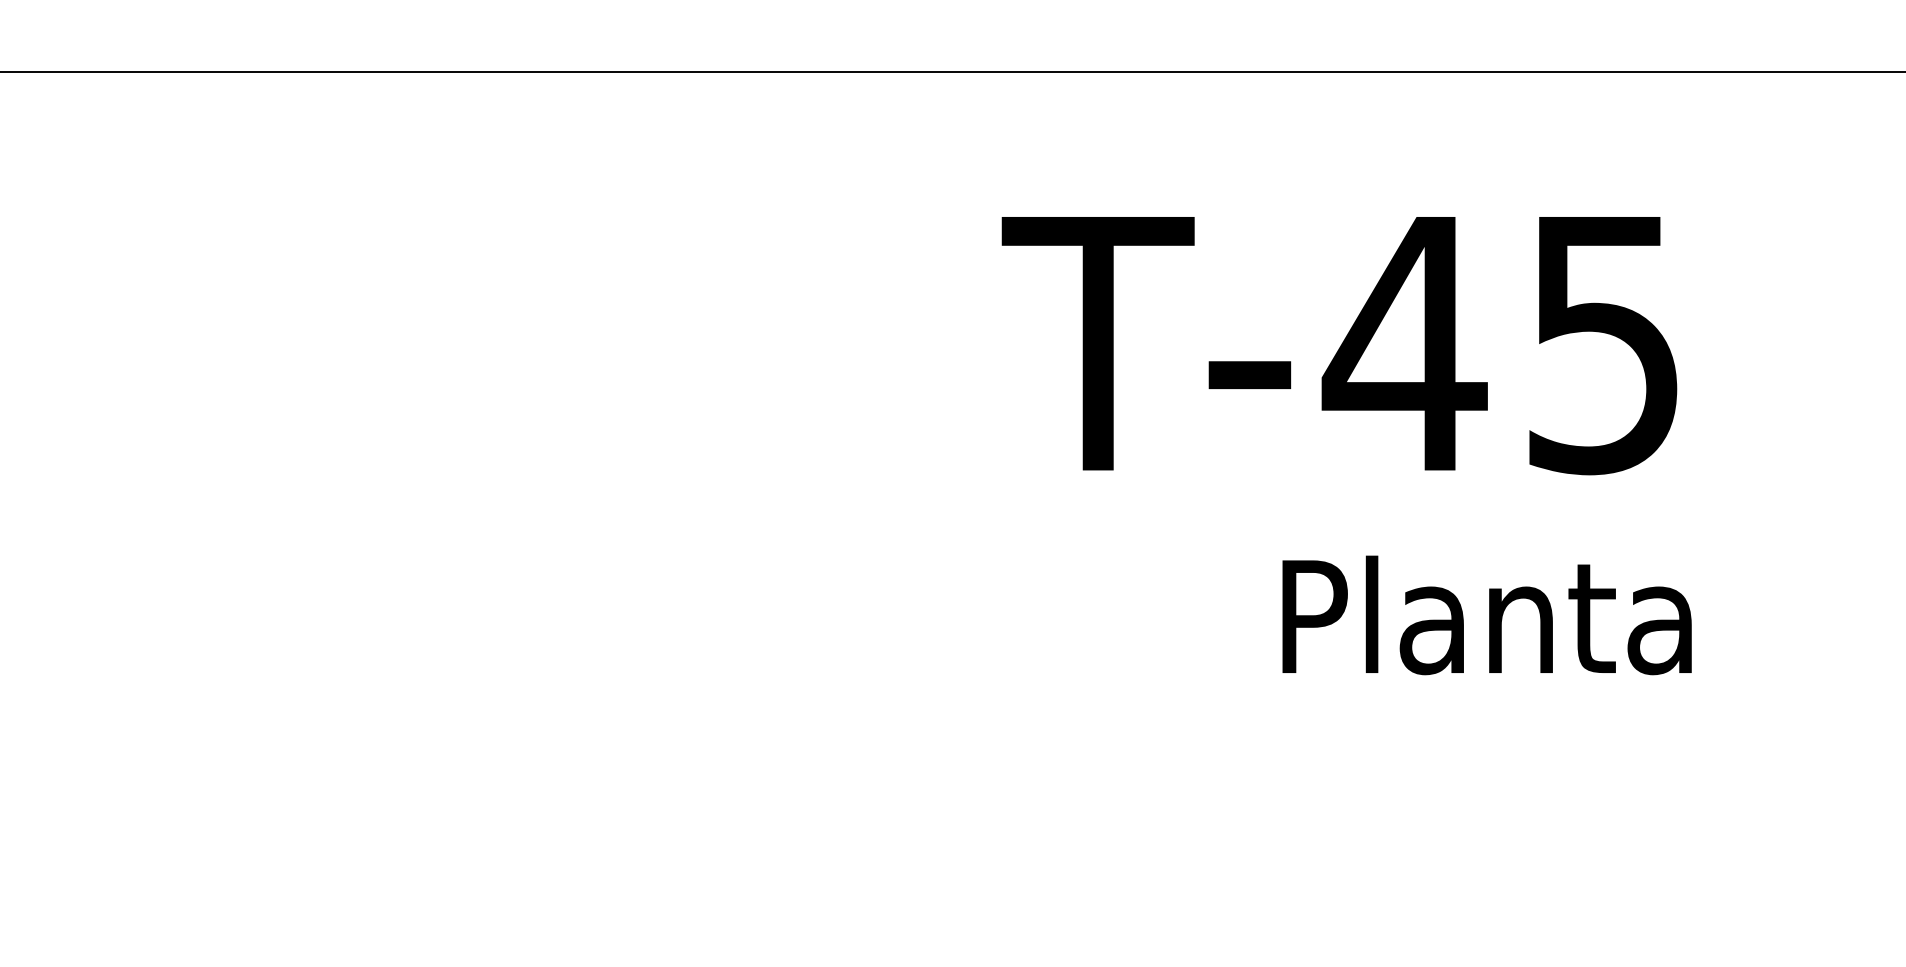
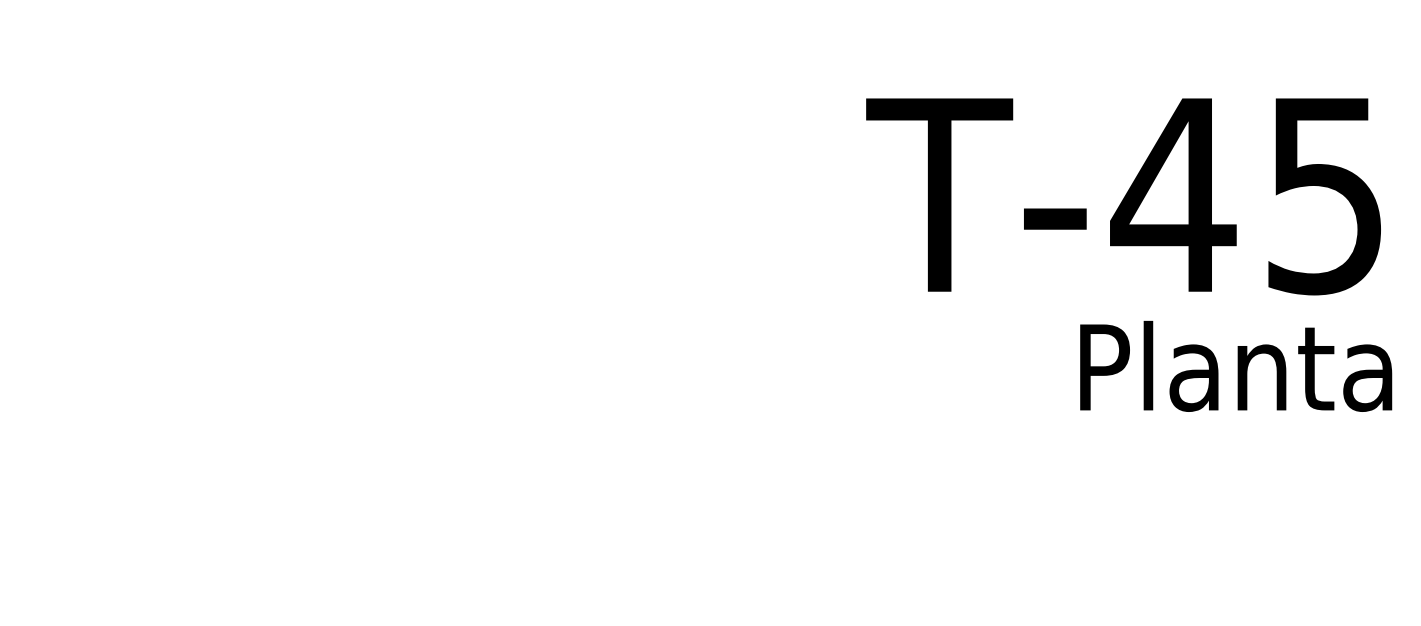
text: (1486, 615) -> (1235, 366), moved

